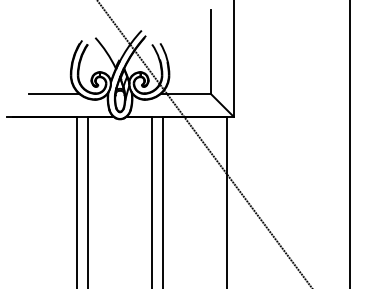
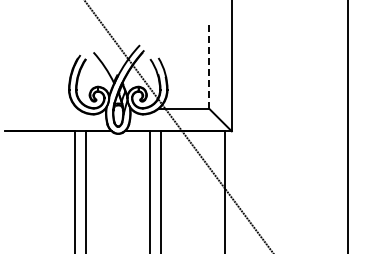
line: (211, 52) -> (209, 67), solid -> dashed
line: (54, 94) -> (52, 109), removed

